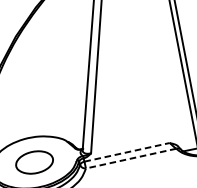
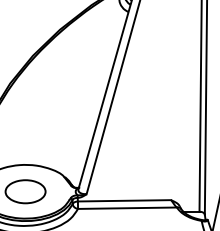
line: (127, 152) -> (124, 200), dashed -> solid
line: (130, 159) -> (126, 208), dashed -> solid

